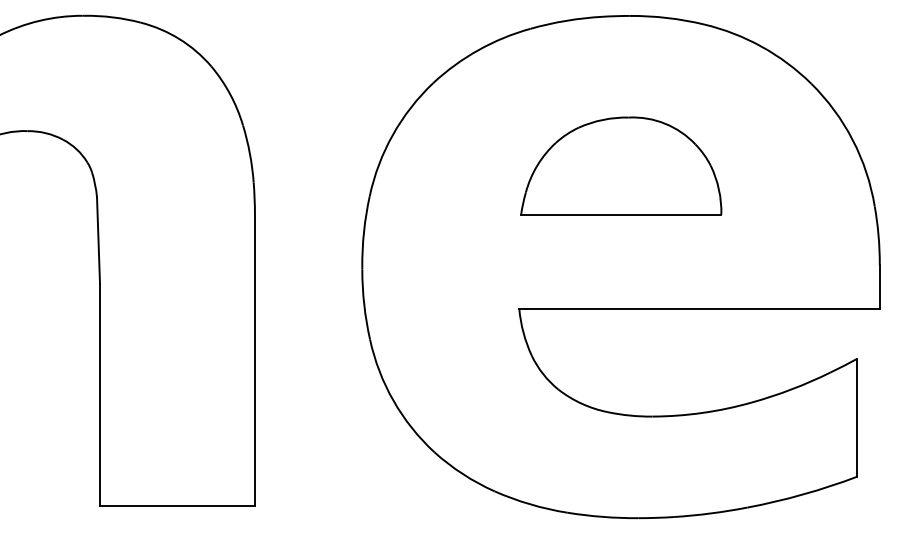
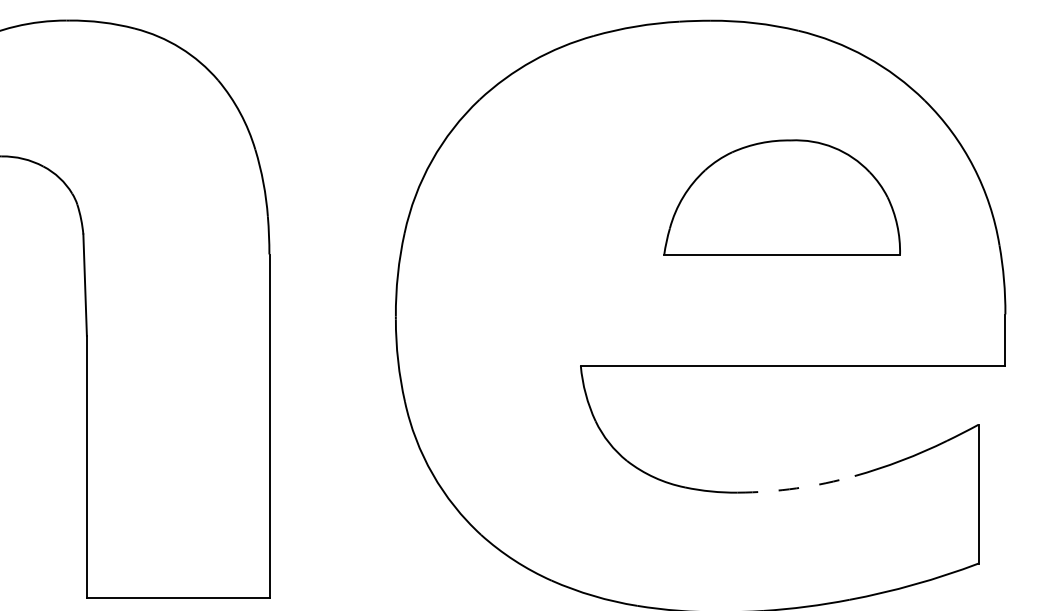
part: (621, 165) -> (782, 196), moved
arc: (702, 412) -> (796, 487), solid -> dashed

